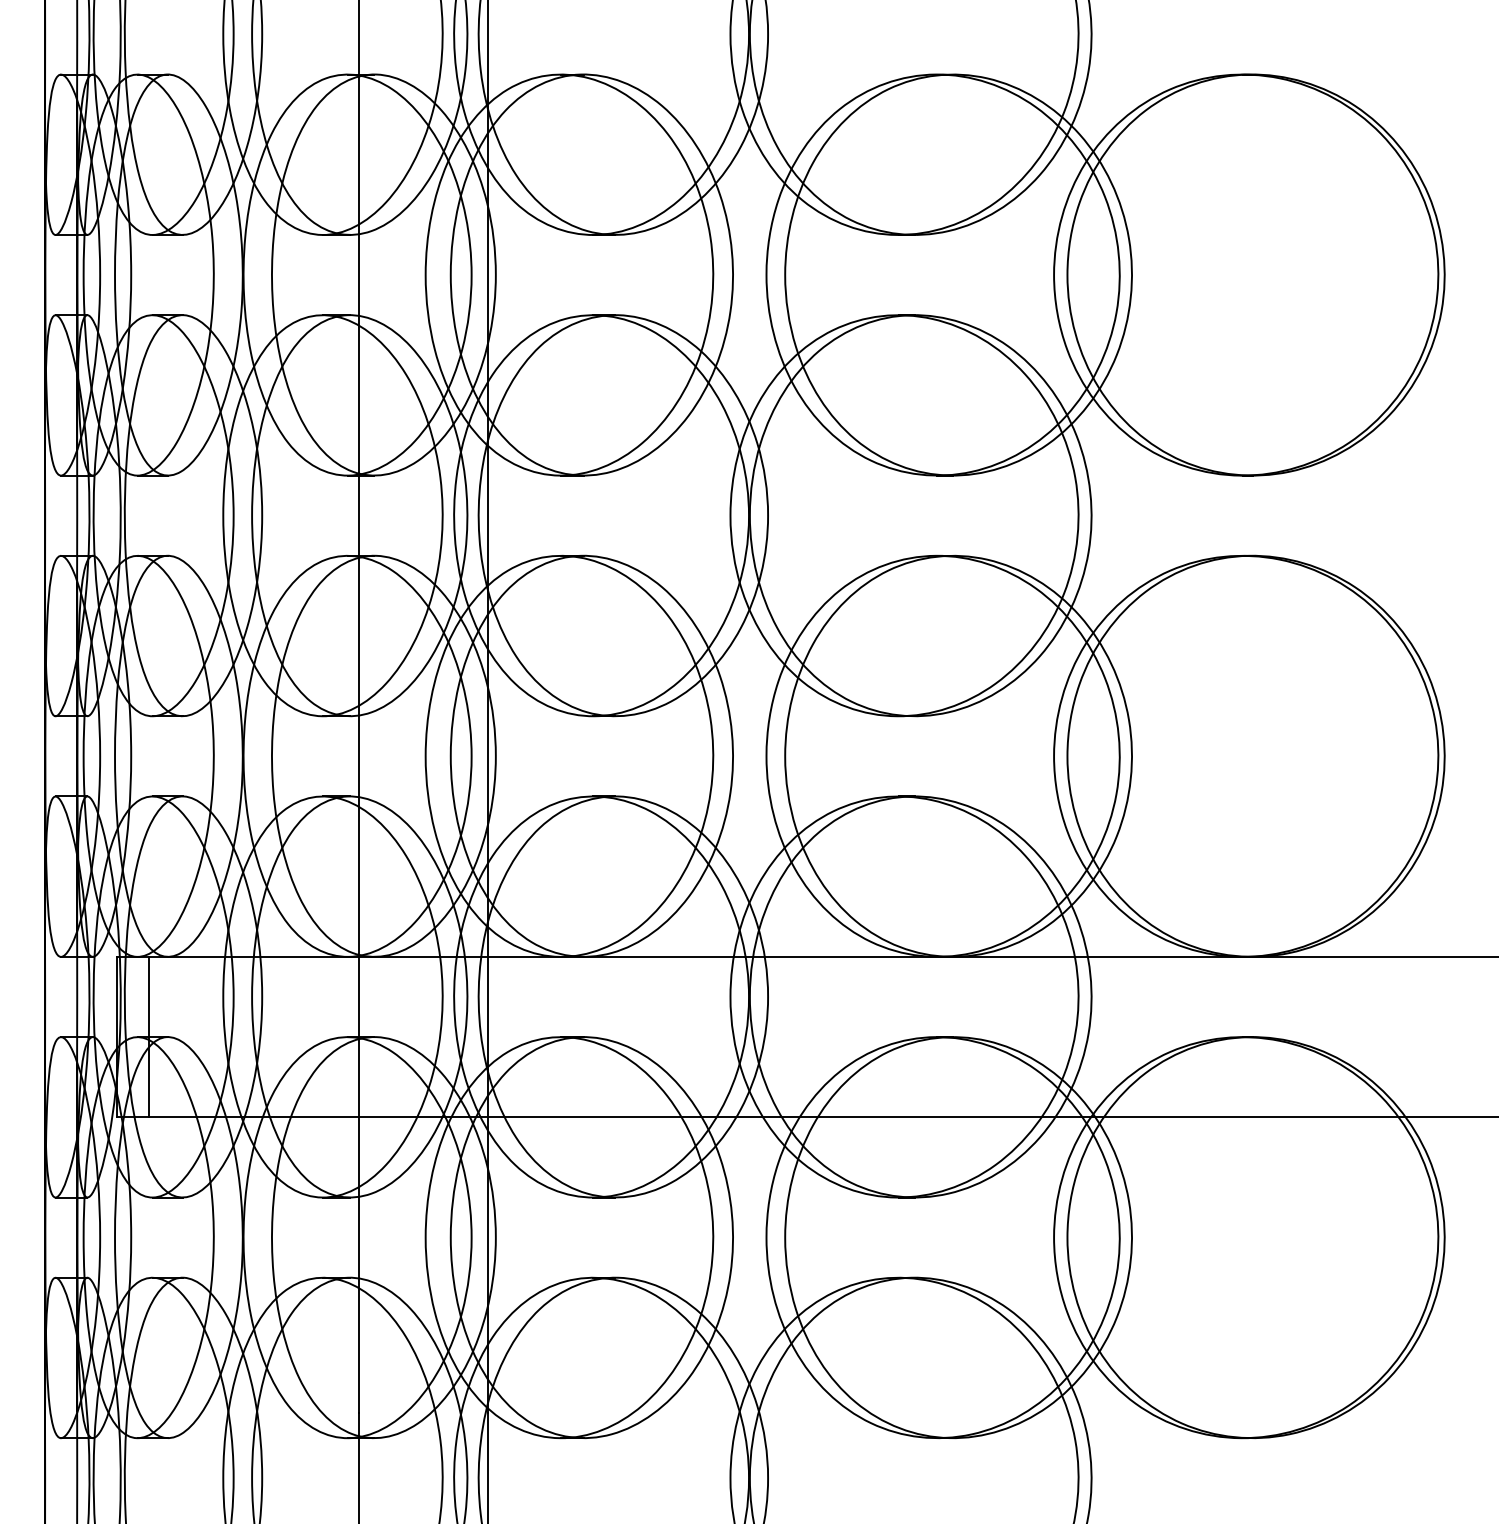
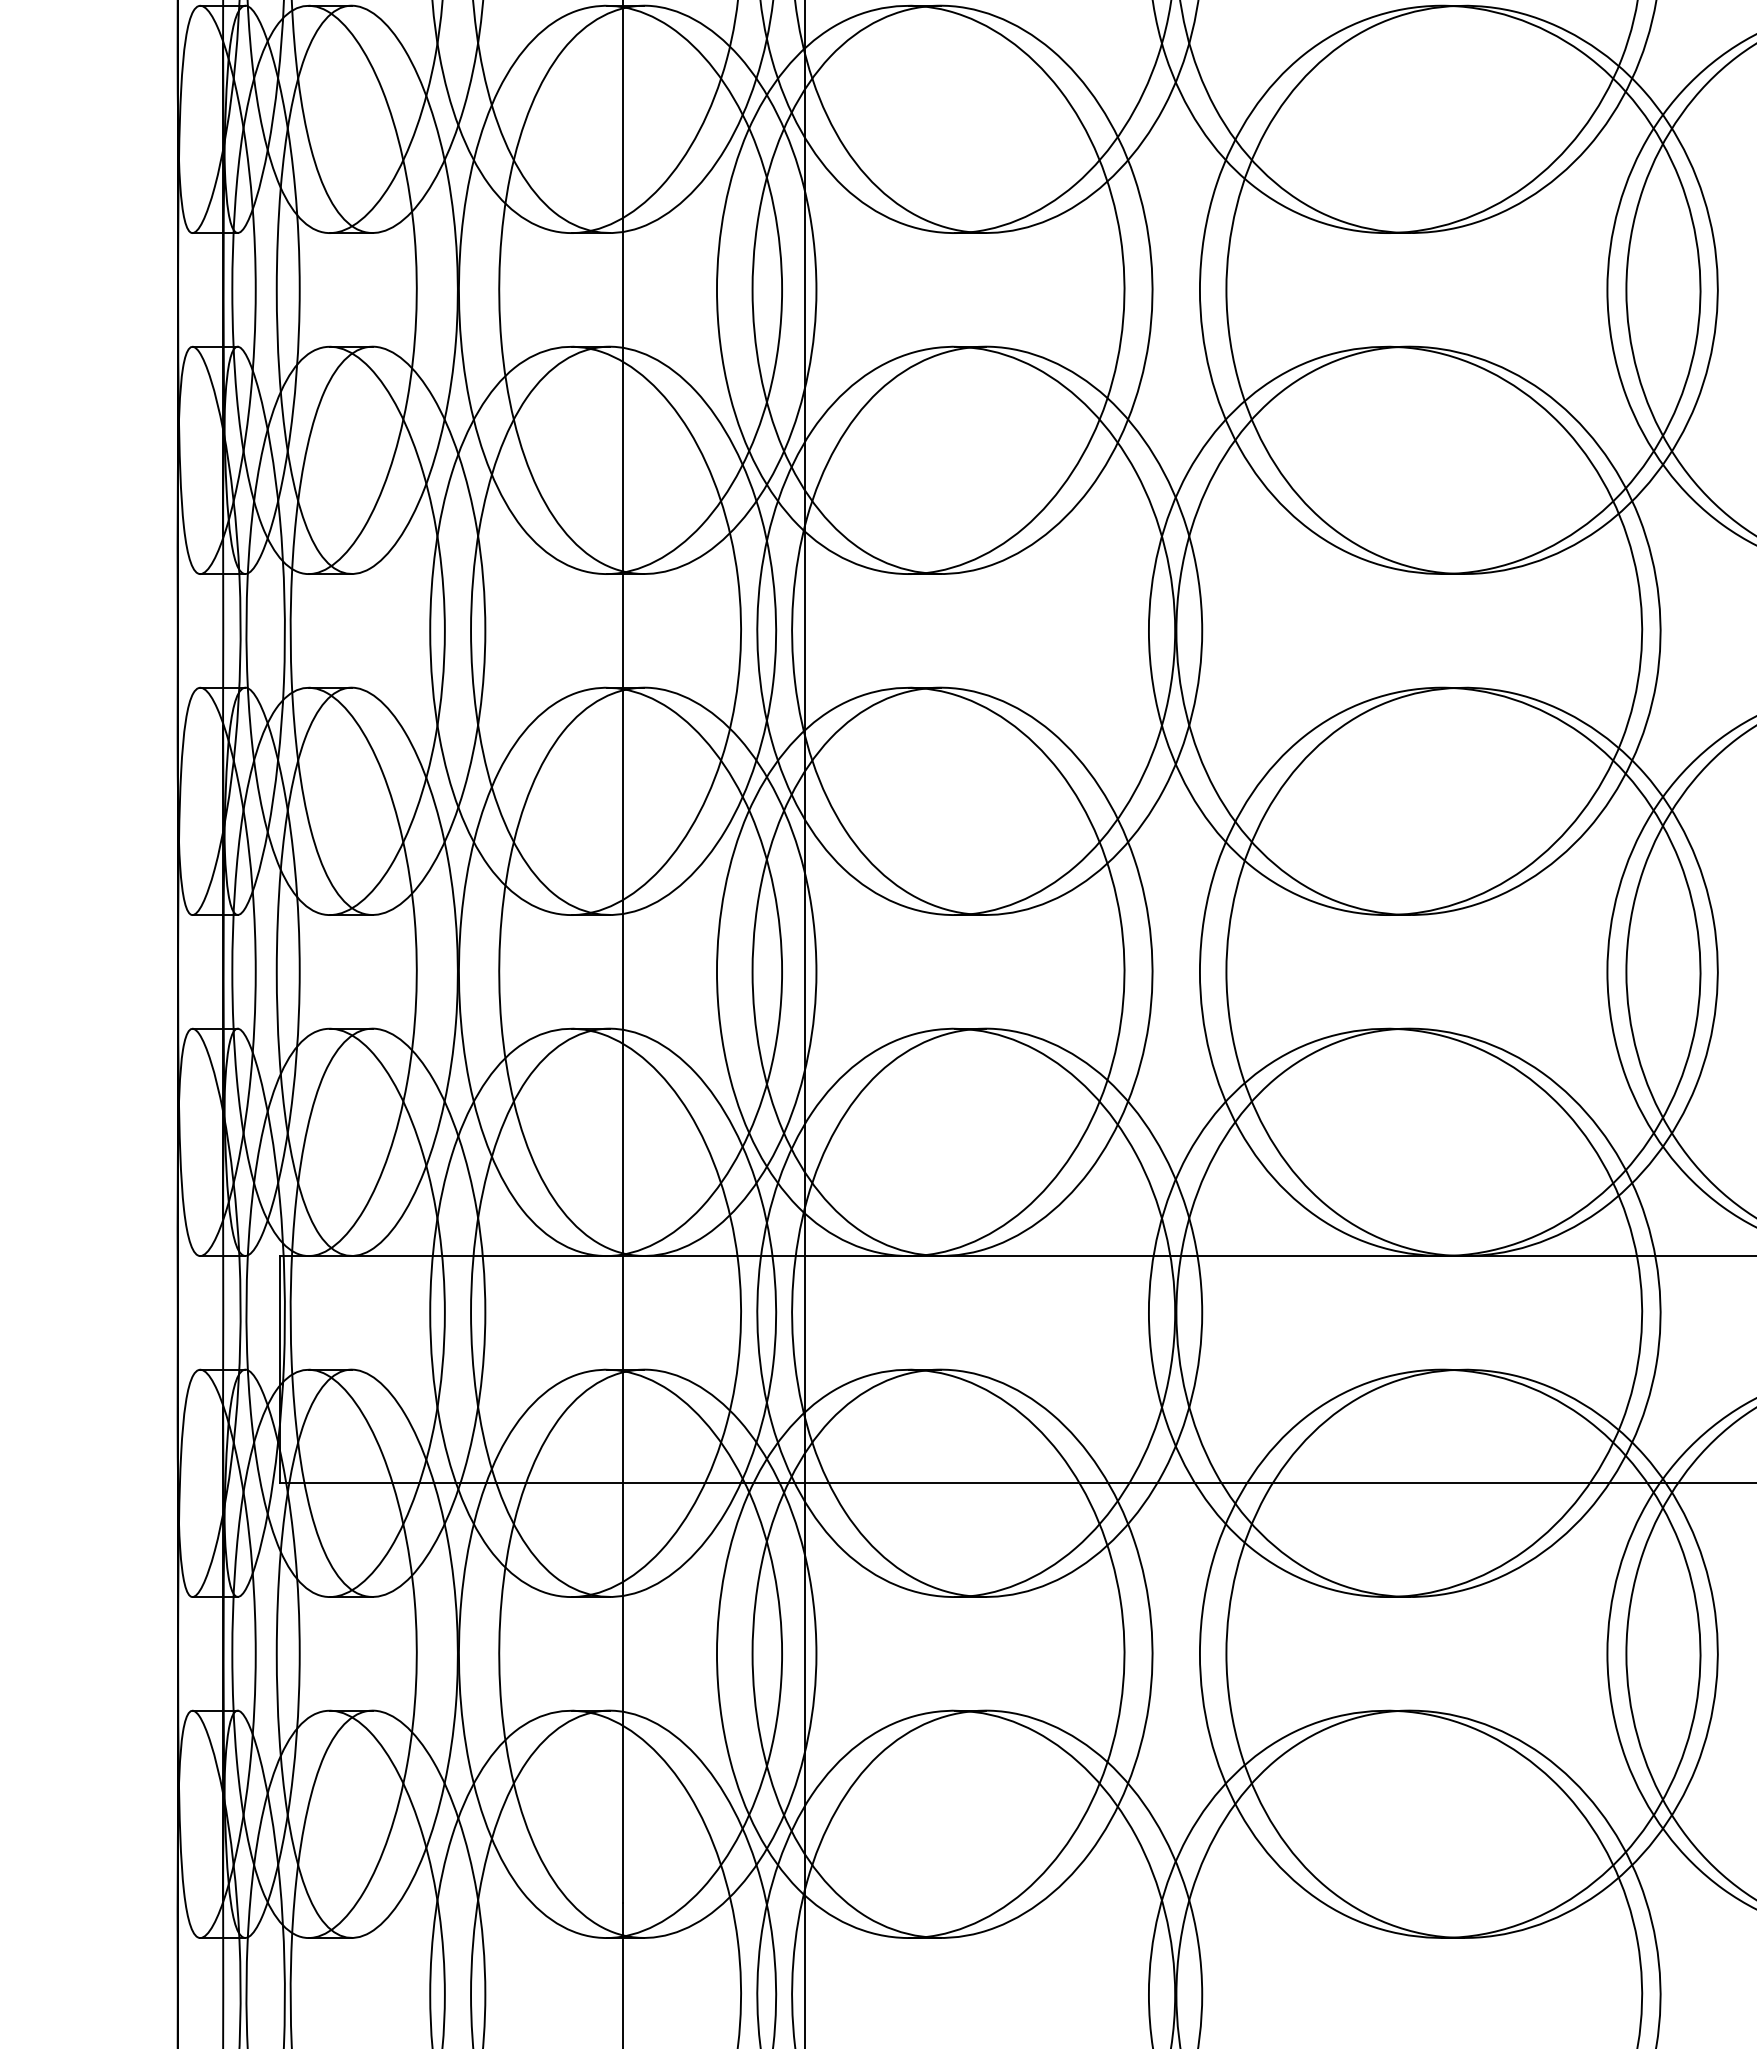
line: (149, 1036) -> (325, 1368), removed

